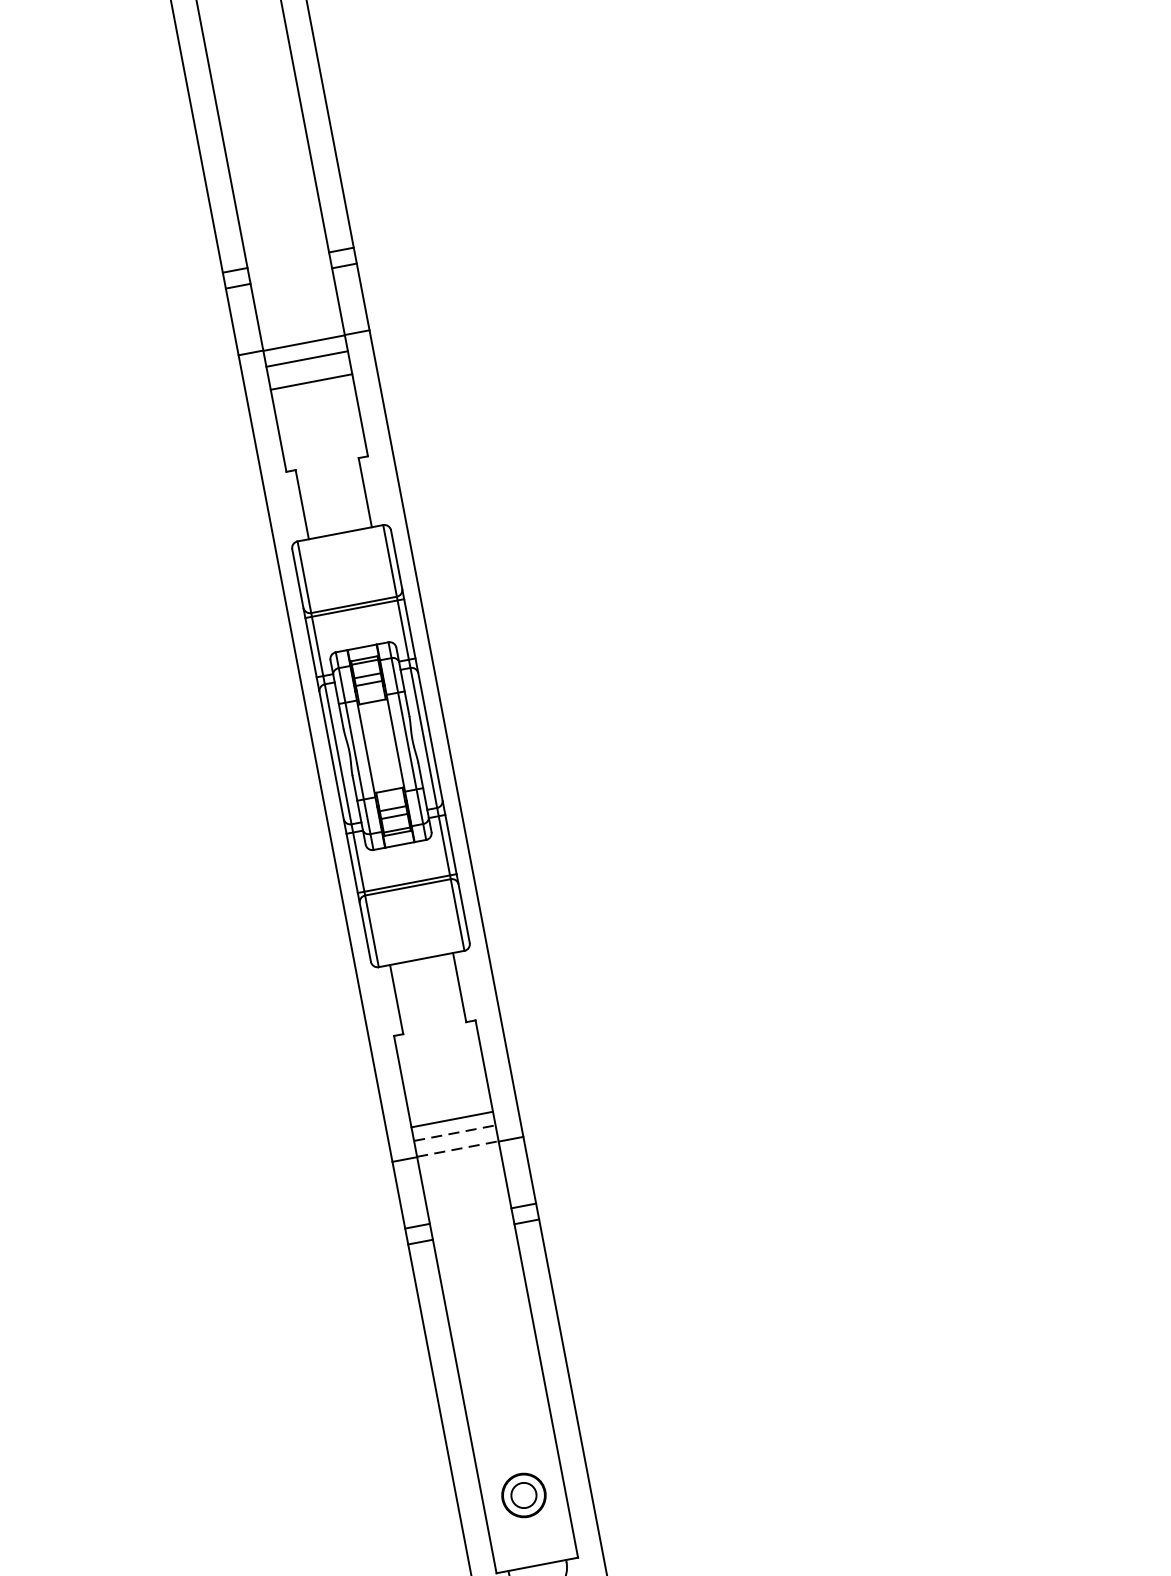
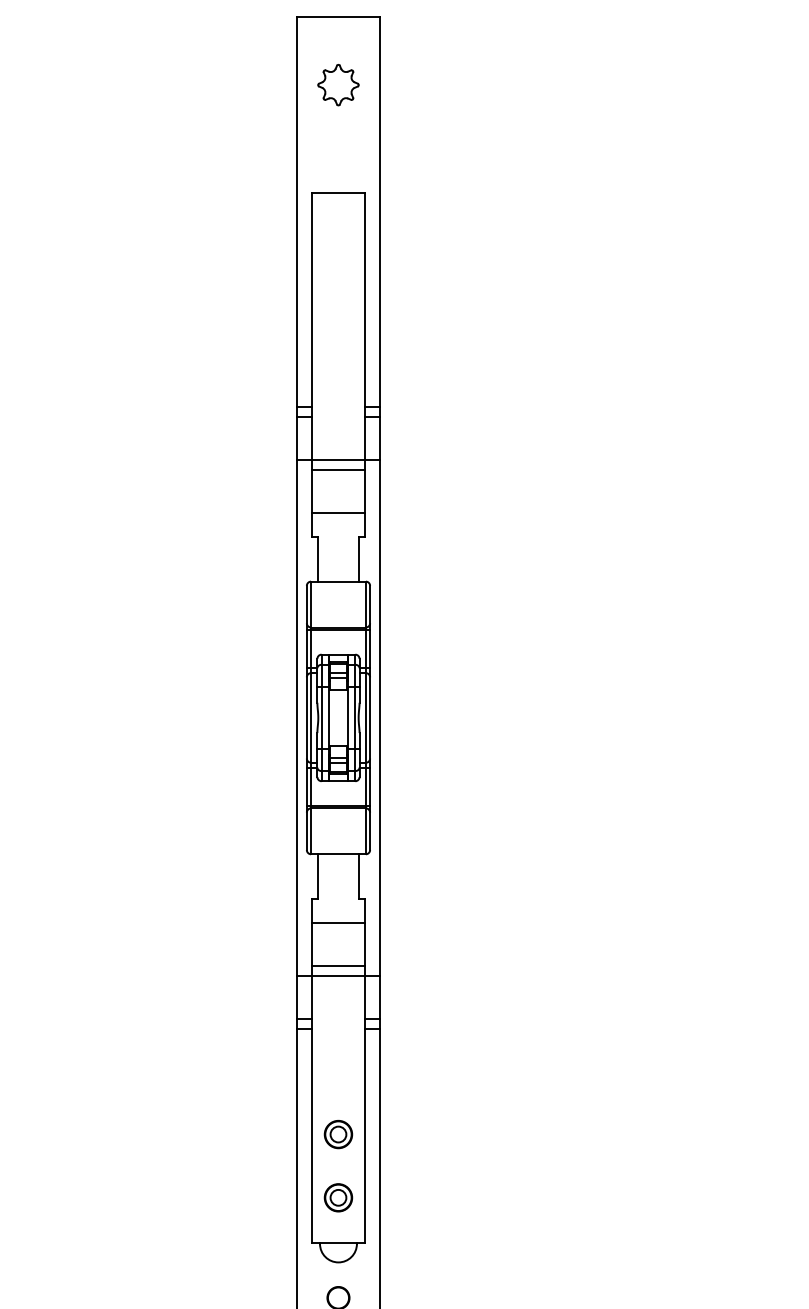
line: (311, 381) -> (338, 512), moved
line: (452, 1120) -> (338, 923), moved
line: (454, 1132) -> (338, 965), dashed -> solid
line: (457, 1148) -> (338, 975), dashed -> solid
part: (505, 1396) -> (338, 1134), added

